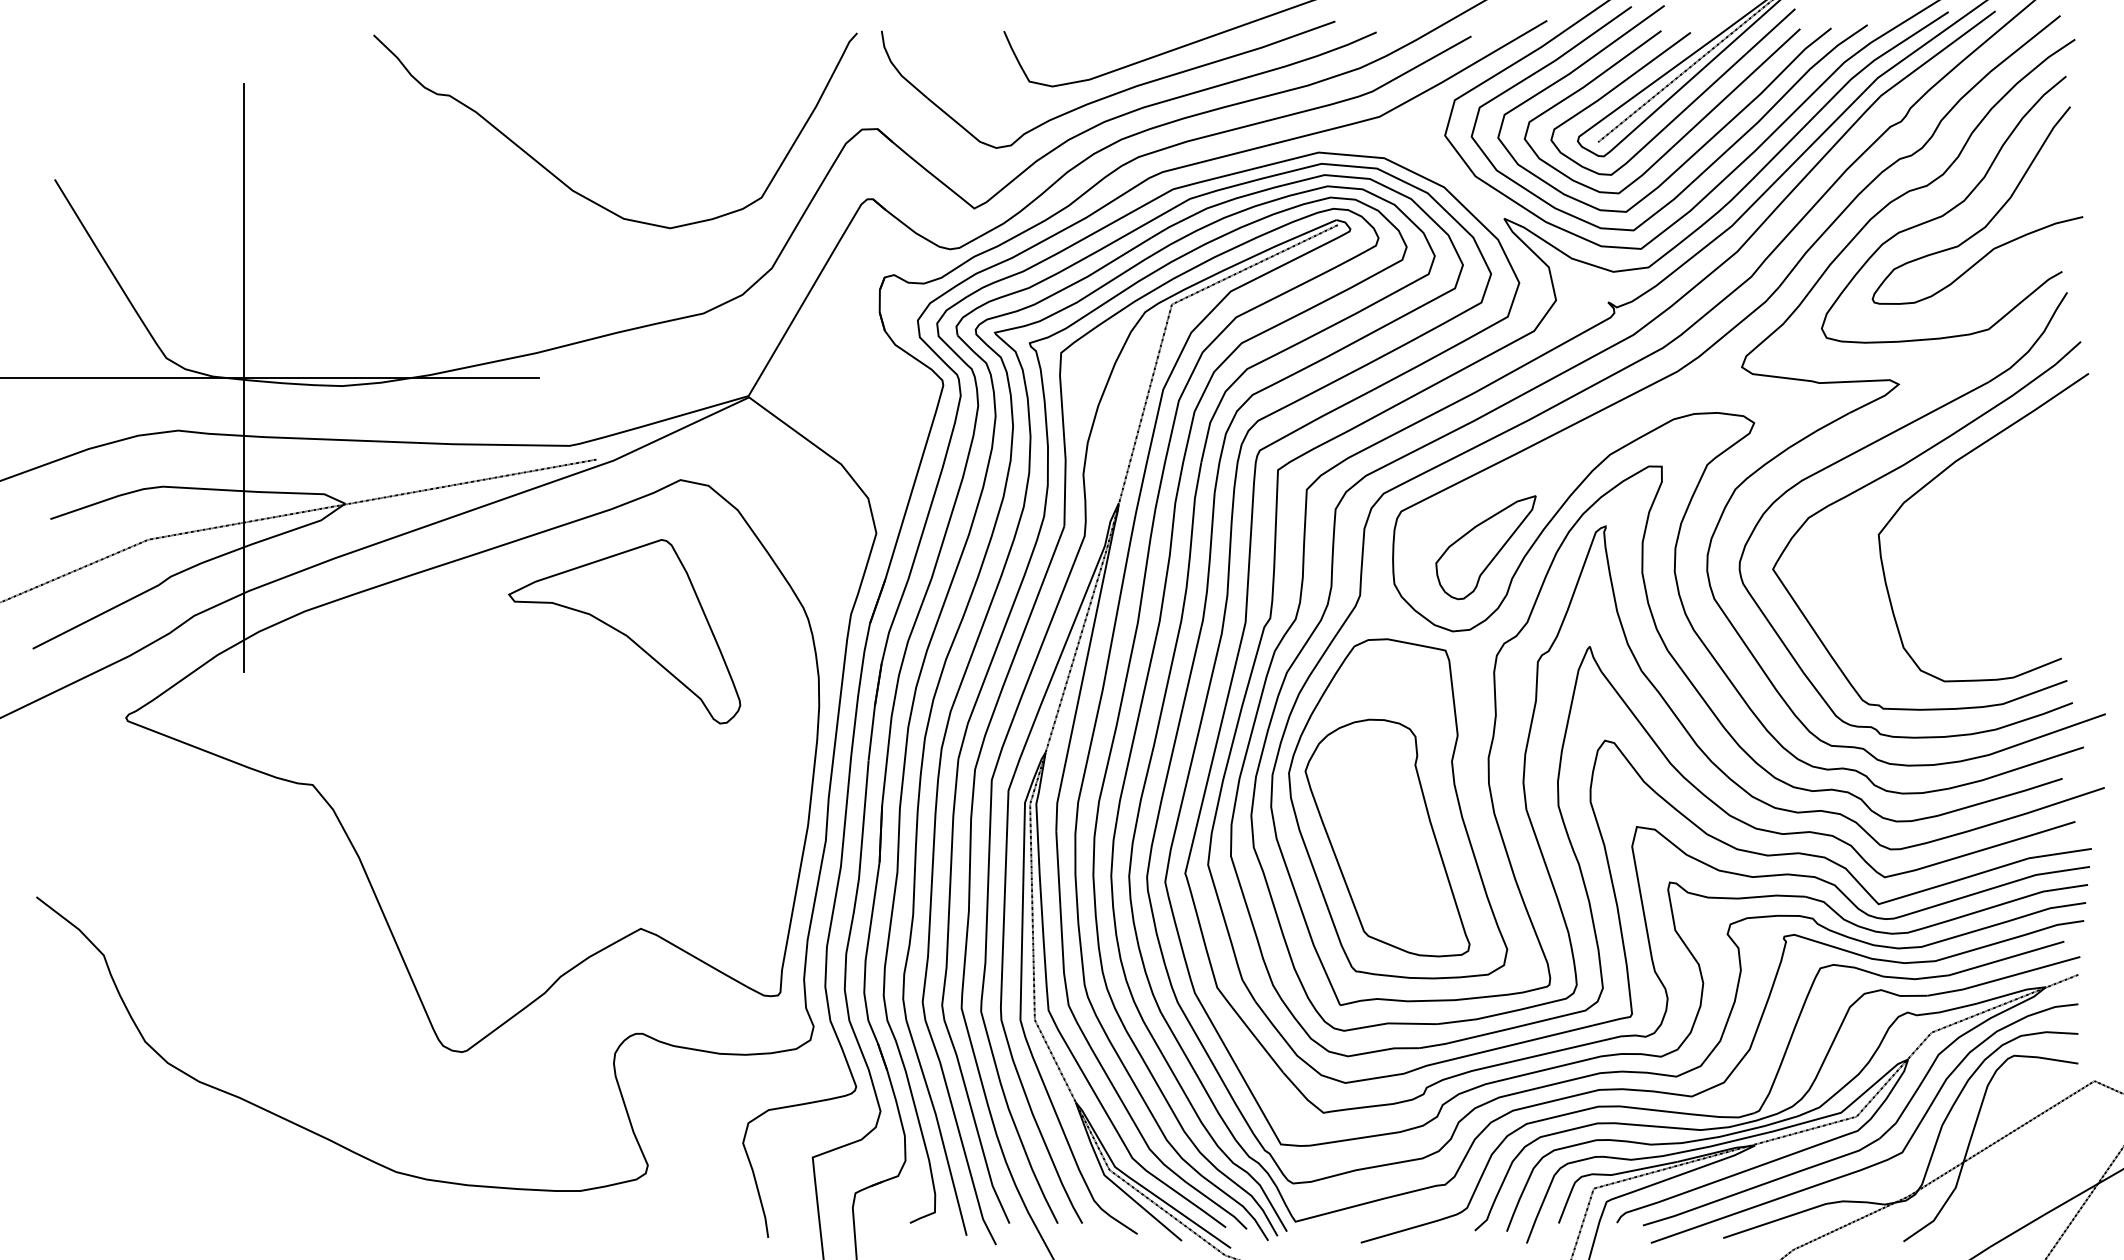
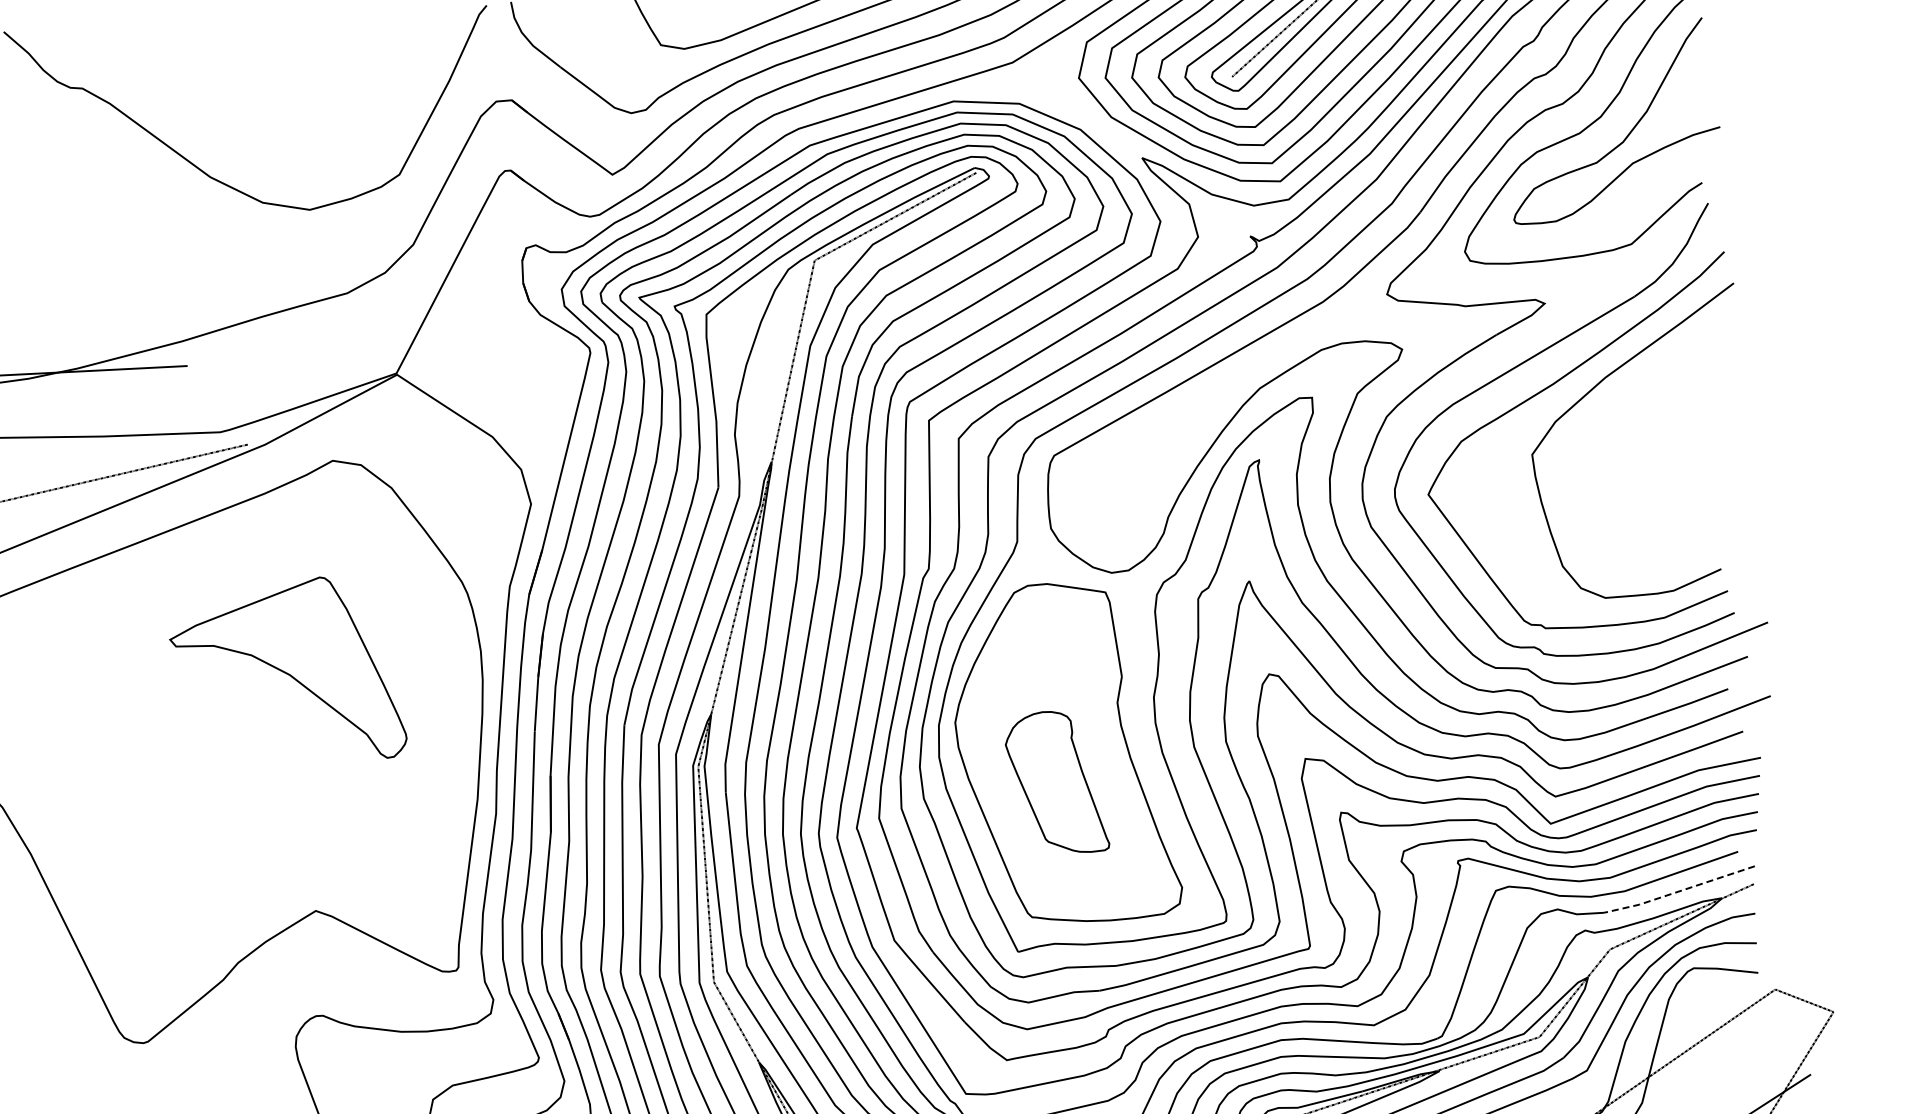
part: (1485, 547) -> (1140, 487), removed
part: (624, 631) -> (287, 670), moved
part: (1387, 837) -> (1056, 782), size x0.6
line: (2003, 978) -> (1679, 891), solid -> dashed

